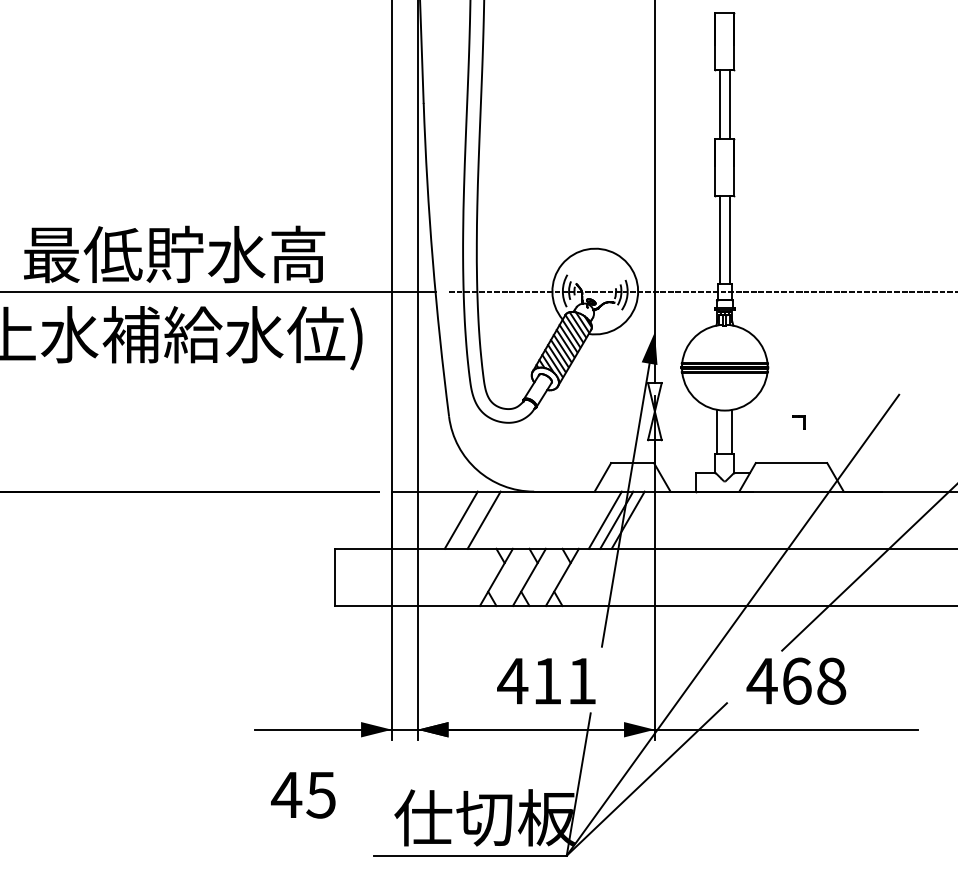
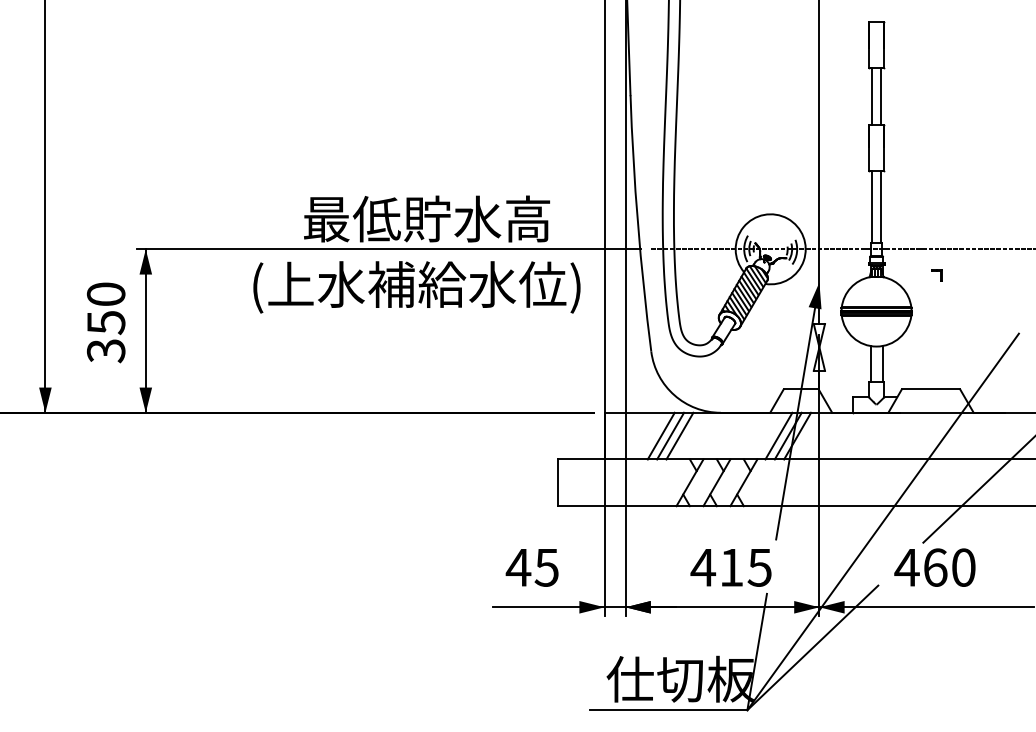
part: (798, 422) -> (936, 275), moved
line: (472, 519) -> (670, 435), added
text: (581, 681) -> (759, 567), 411 -> 415
text: (831, 681) -> (963, 567), 468 -> 460
fill: (669, 728) -> (831, 606), added
text: (302, 794) -> (531, 567), moved

